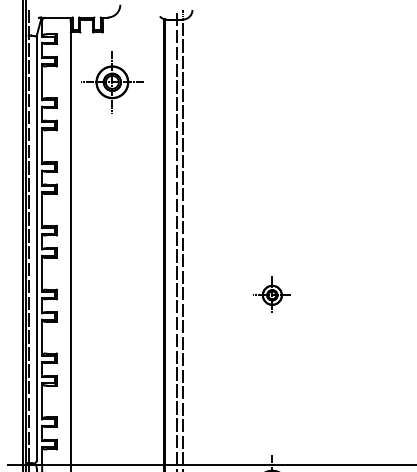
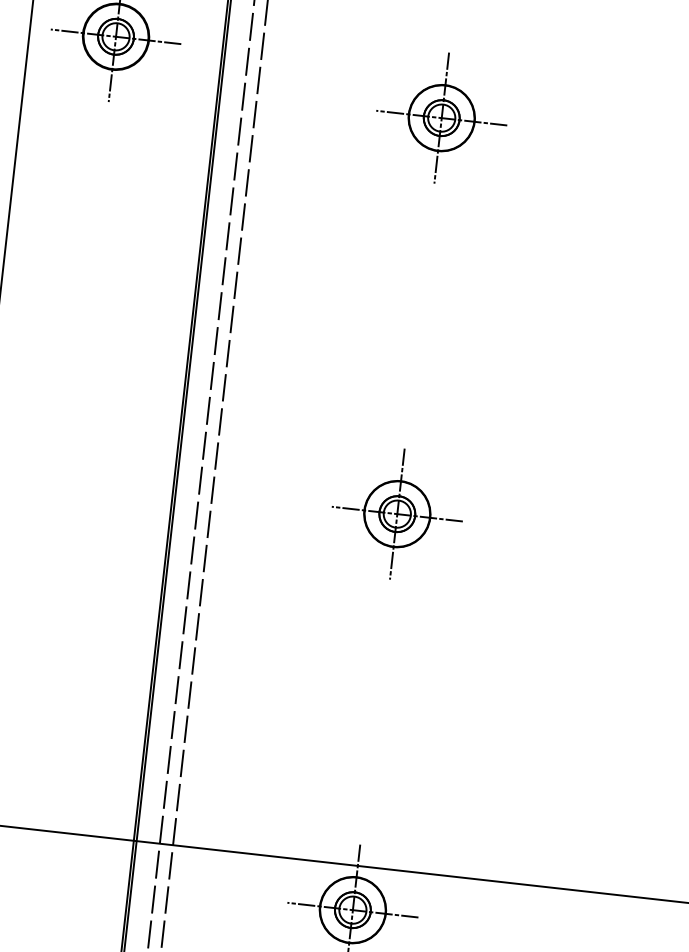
part: (272, 103) -> (442, 117), added
part: (272, 295) -> (397, 514), size x1.67

